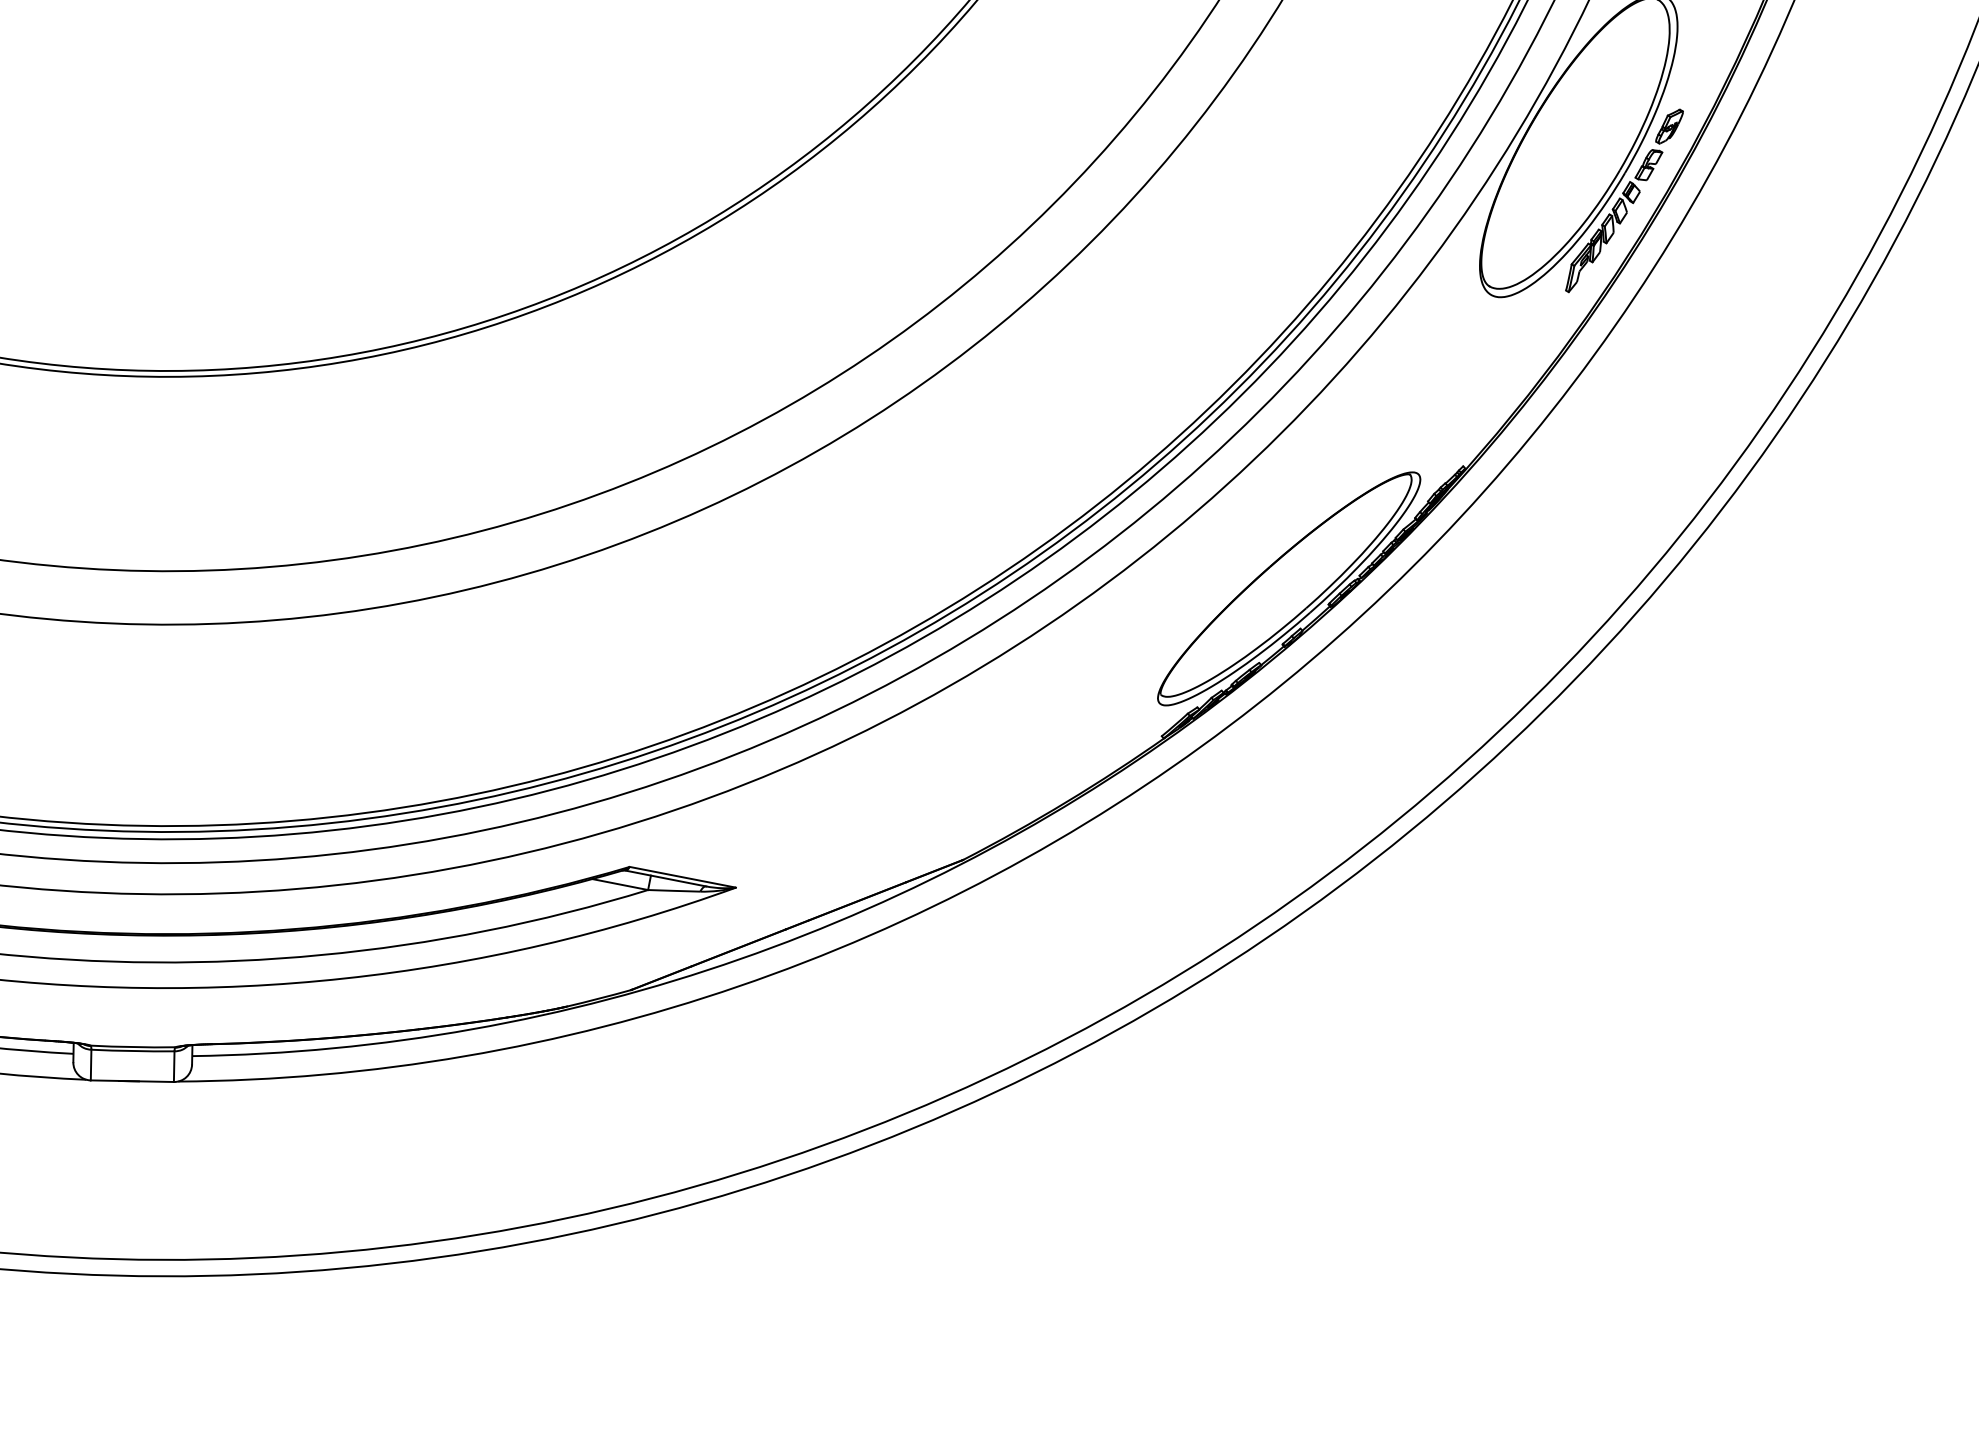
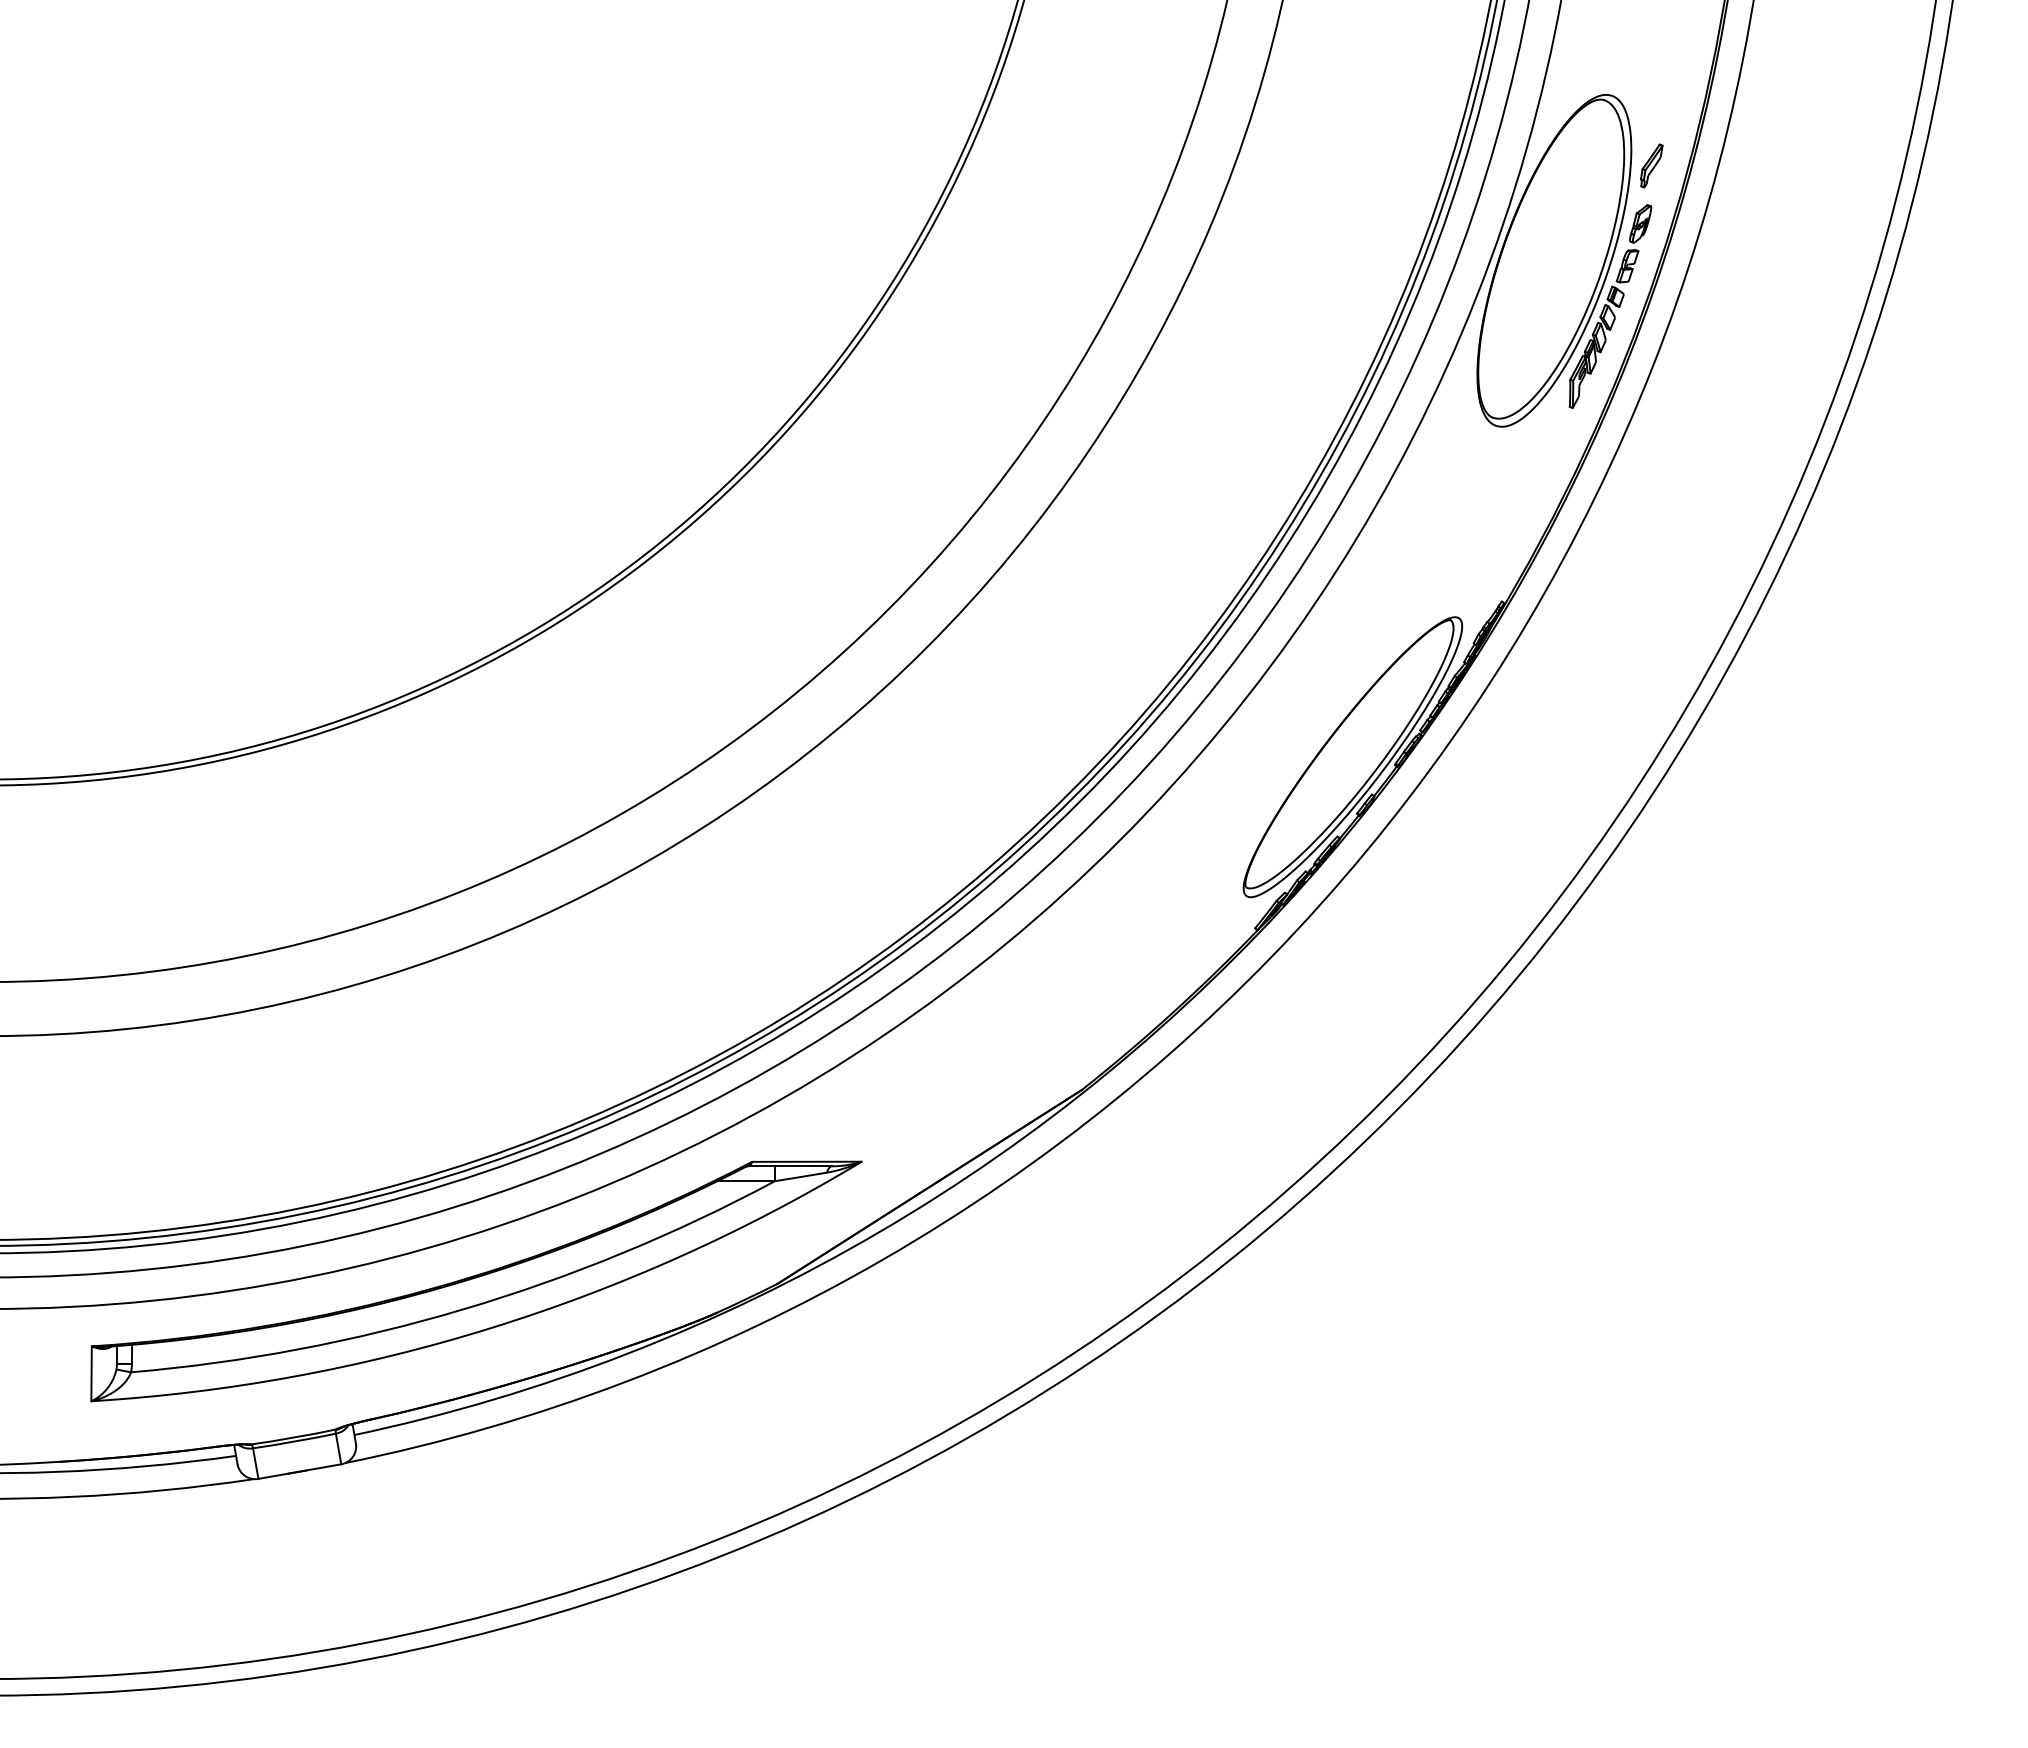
part: (1691, 72) -> (1651, 165), added

